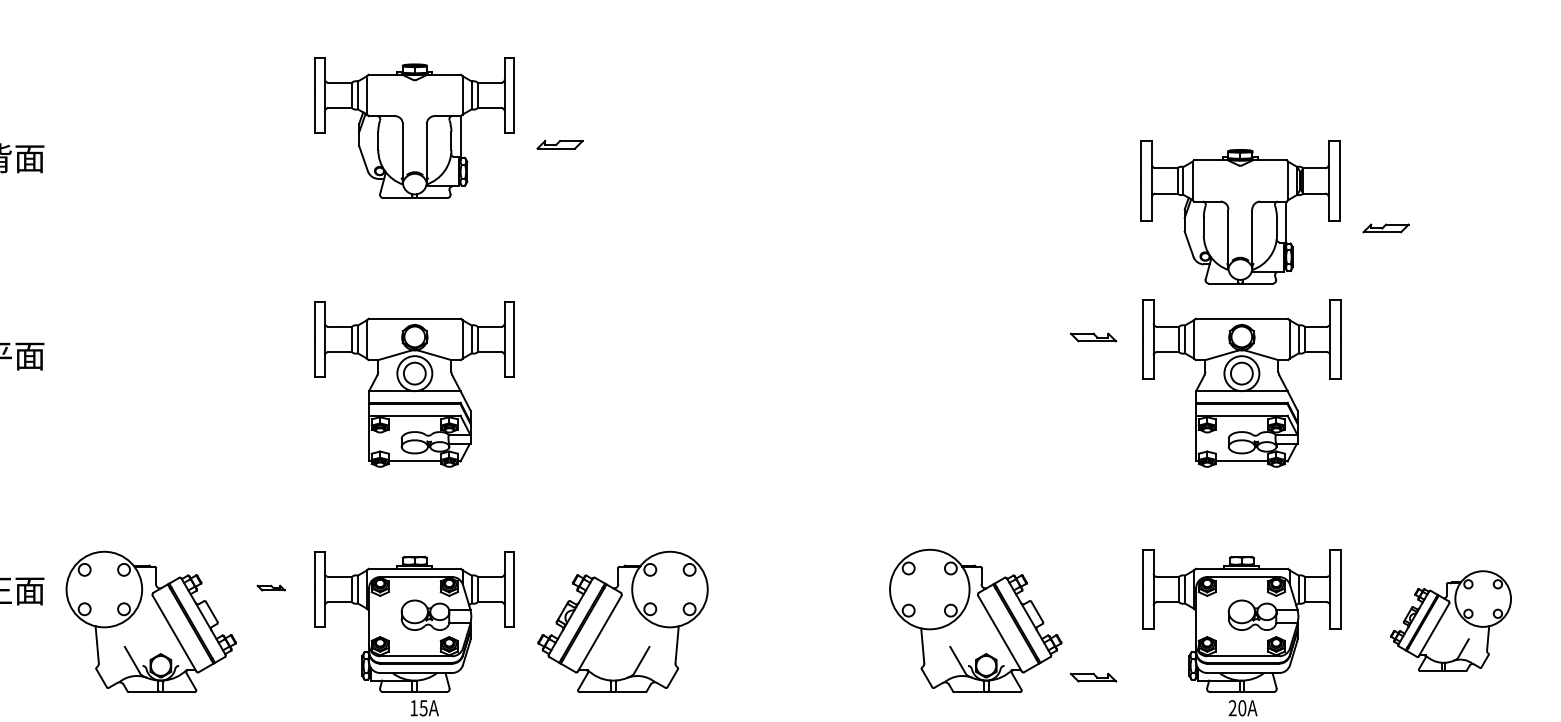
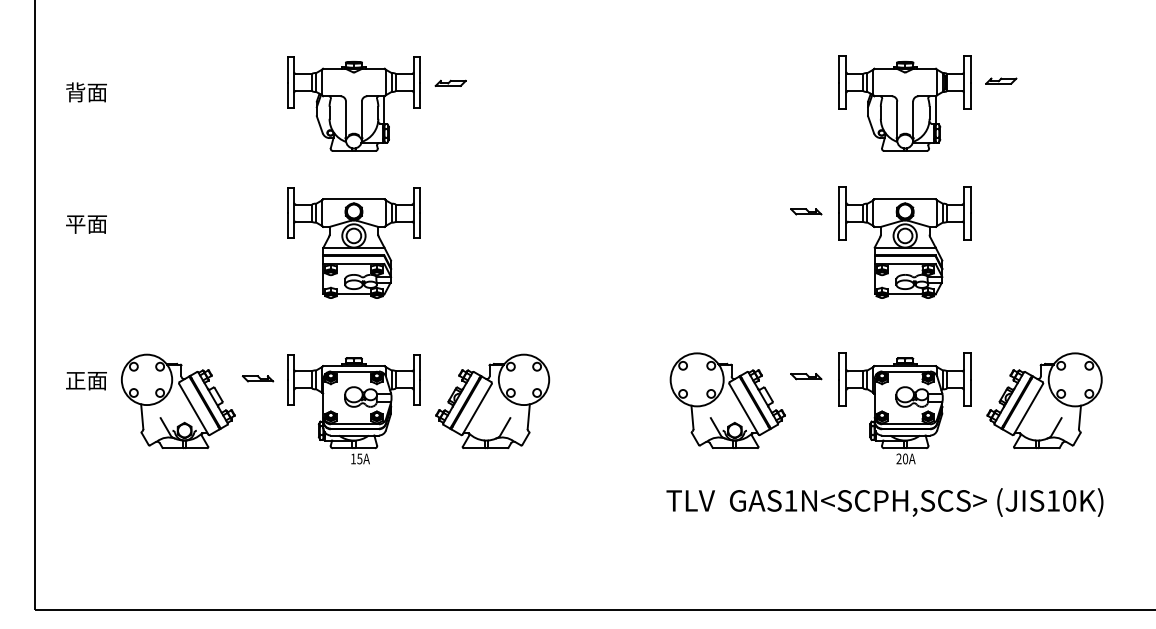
part: (414, 126) -> (353, 103), moved
part: (1239, 212) -> (904, 103), moved
part: (1386, 227) -> (1001, 80), moved
part: (271, 587) -> (258, 378), size x1.67
part: (1450, 620) -> (1044, 400), size x1.43
part: (1093, 677) -> (806, 376), moved

